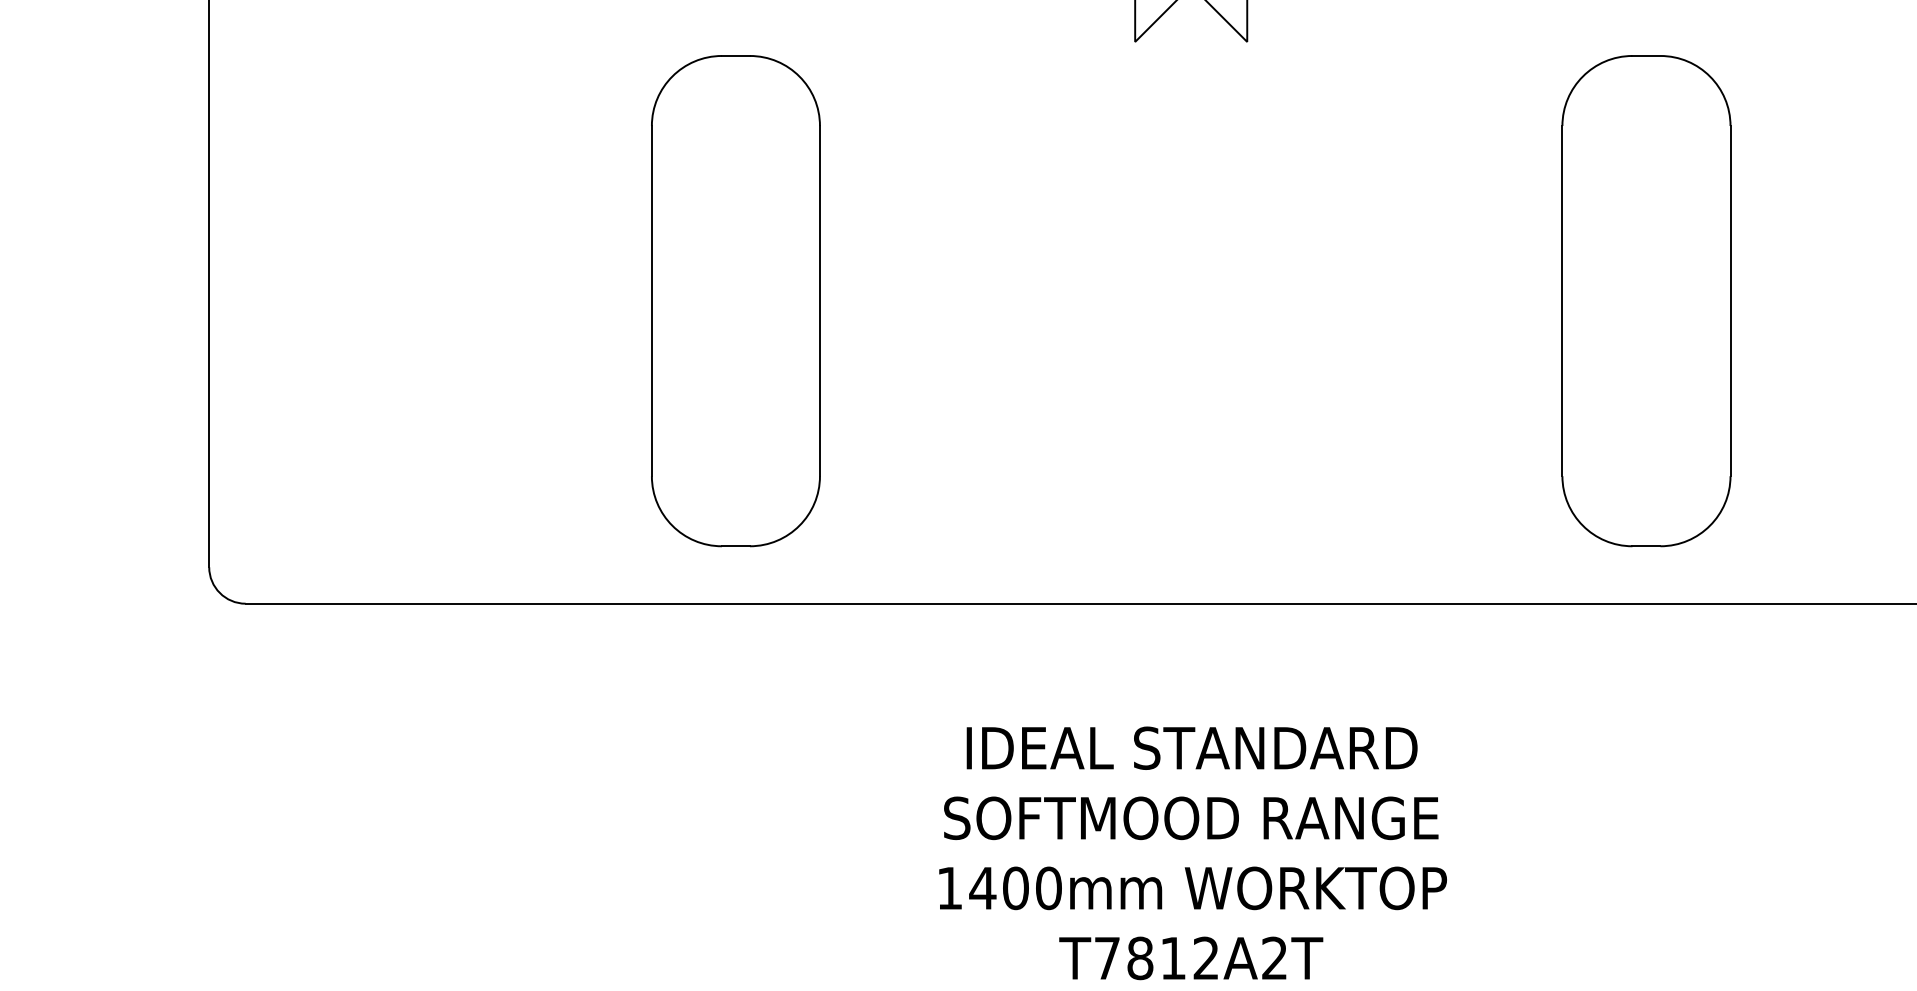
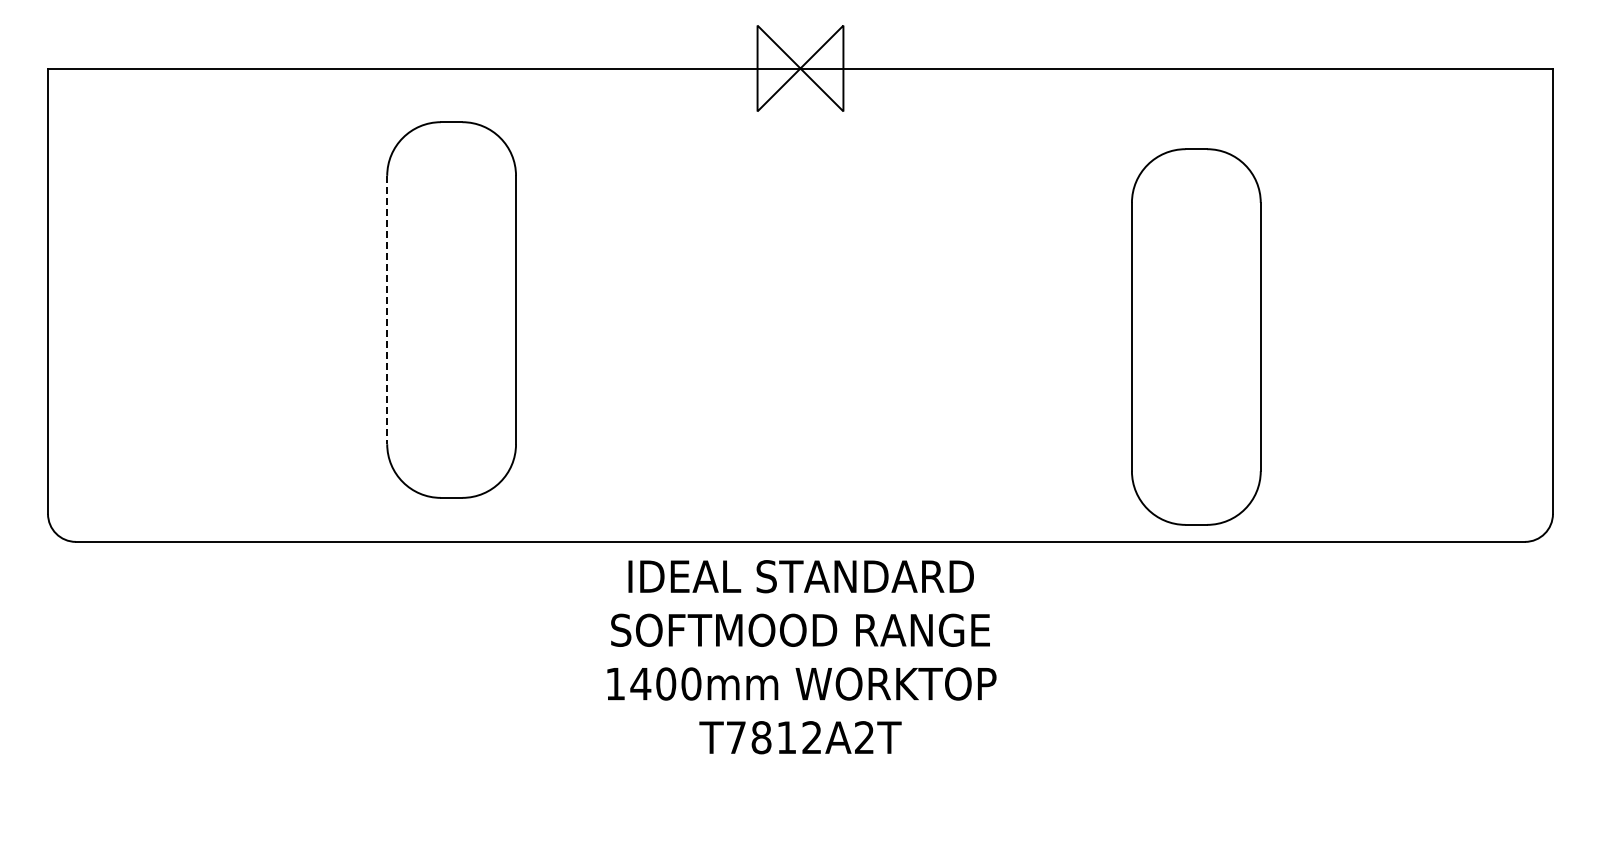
part: (1646, 300) -> (1196, 336), moved
line: (652, 301) -> (387, 310), solid -> dashed
text: (1192, 853) -> (801, 657), moved

